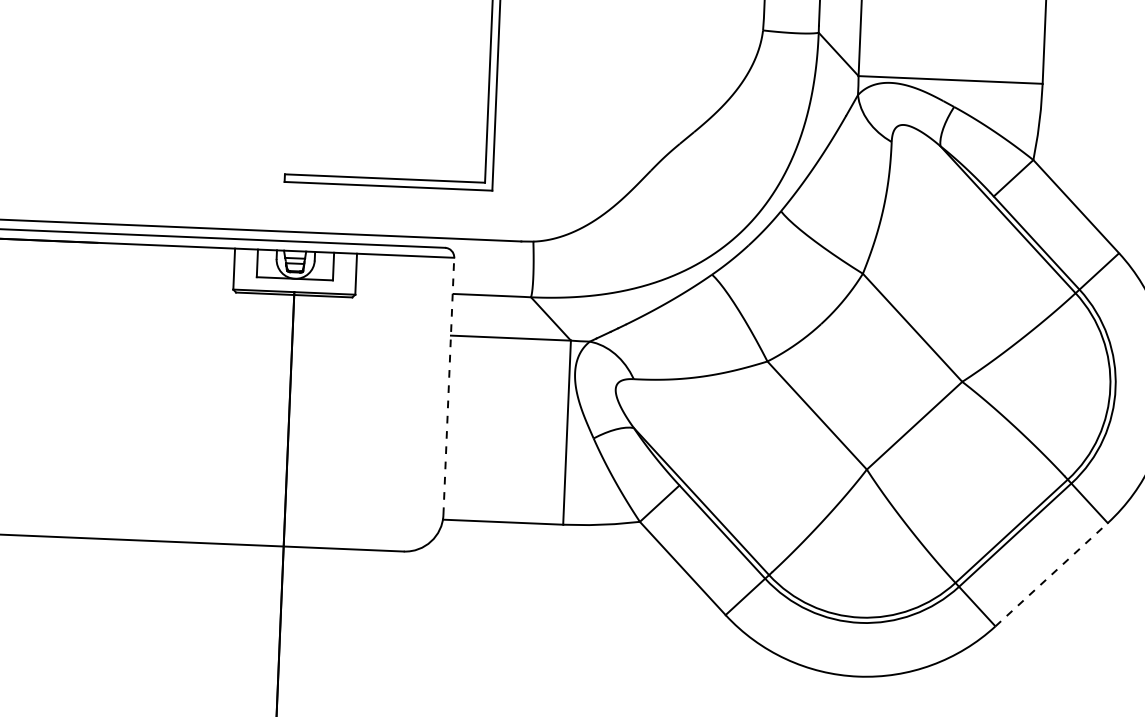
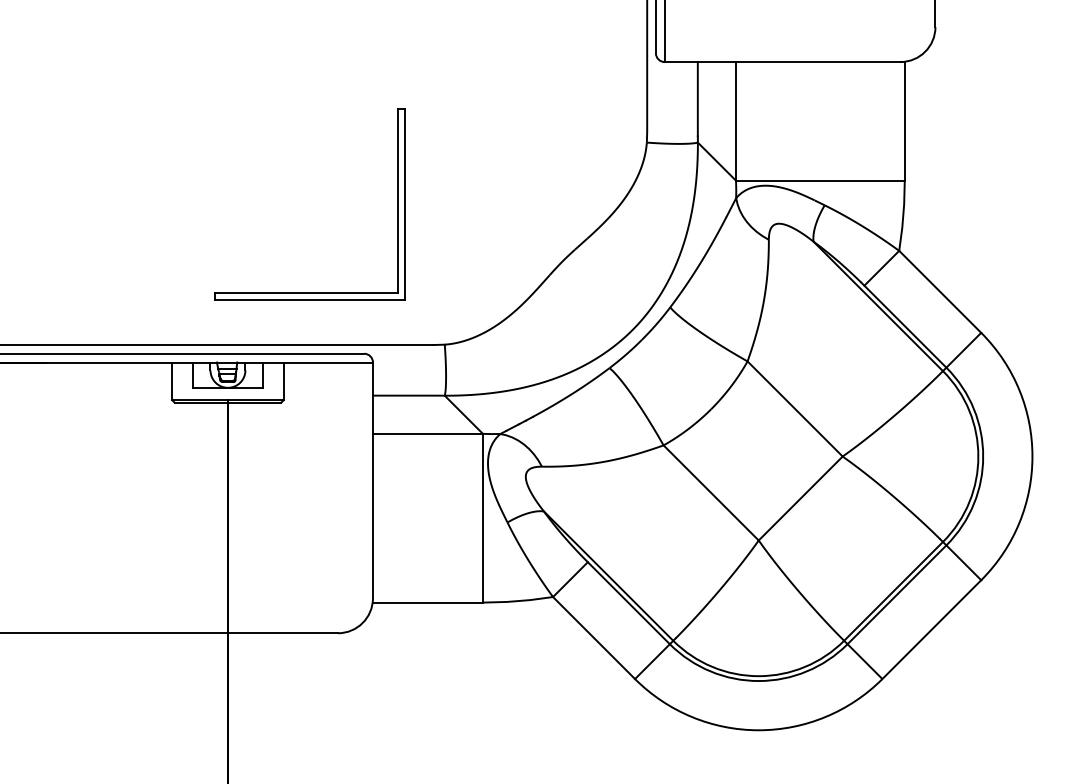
line: (448, 386) -> (372, 480), dashed -> solid
line: (1051, 574) -> (931, 629), dashed -> solid

